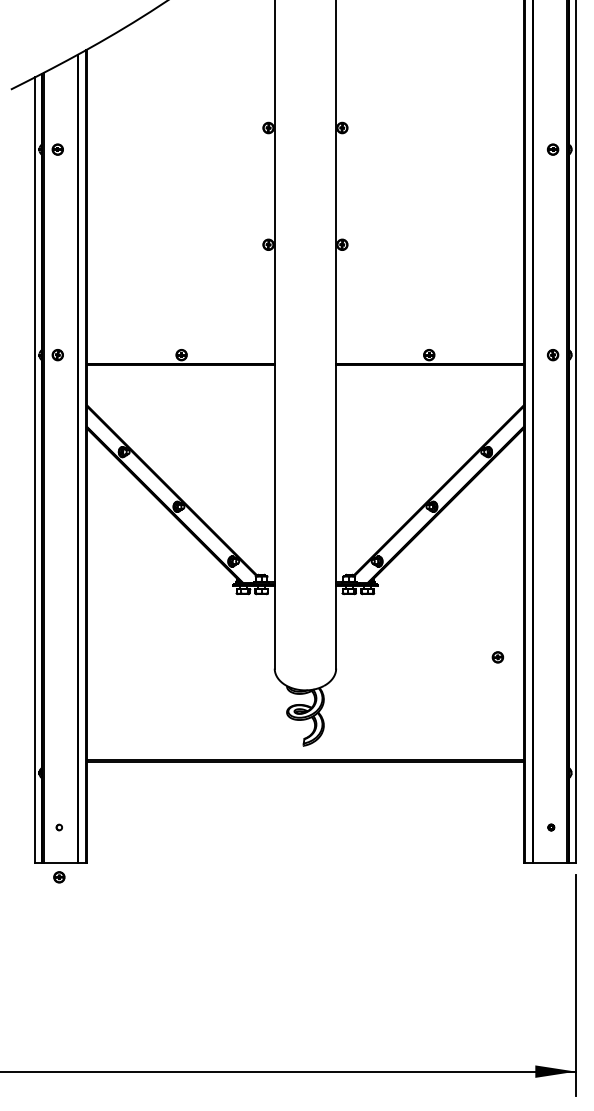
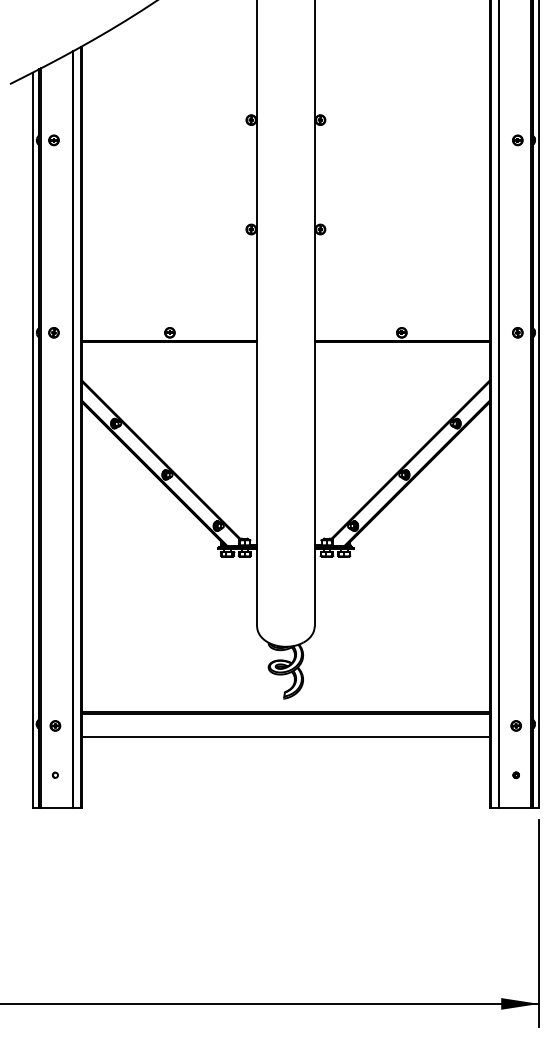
part: (497, 656) -> (515, 725), moved
line: (305, 787) -> (285, 737), added
part: (59, 876) -> (55, 725), moved

